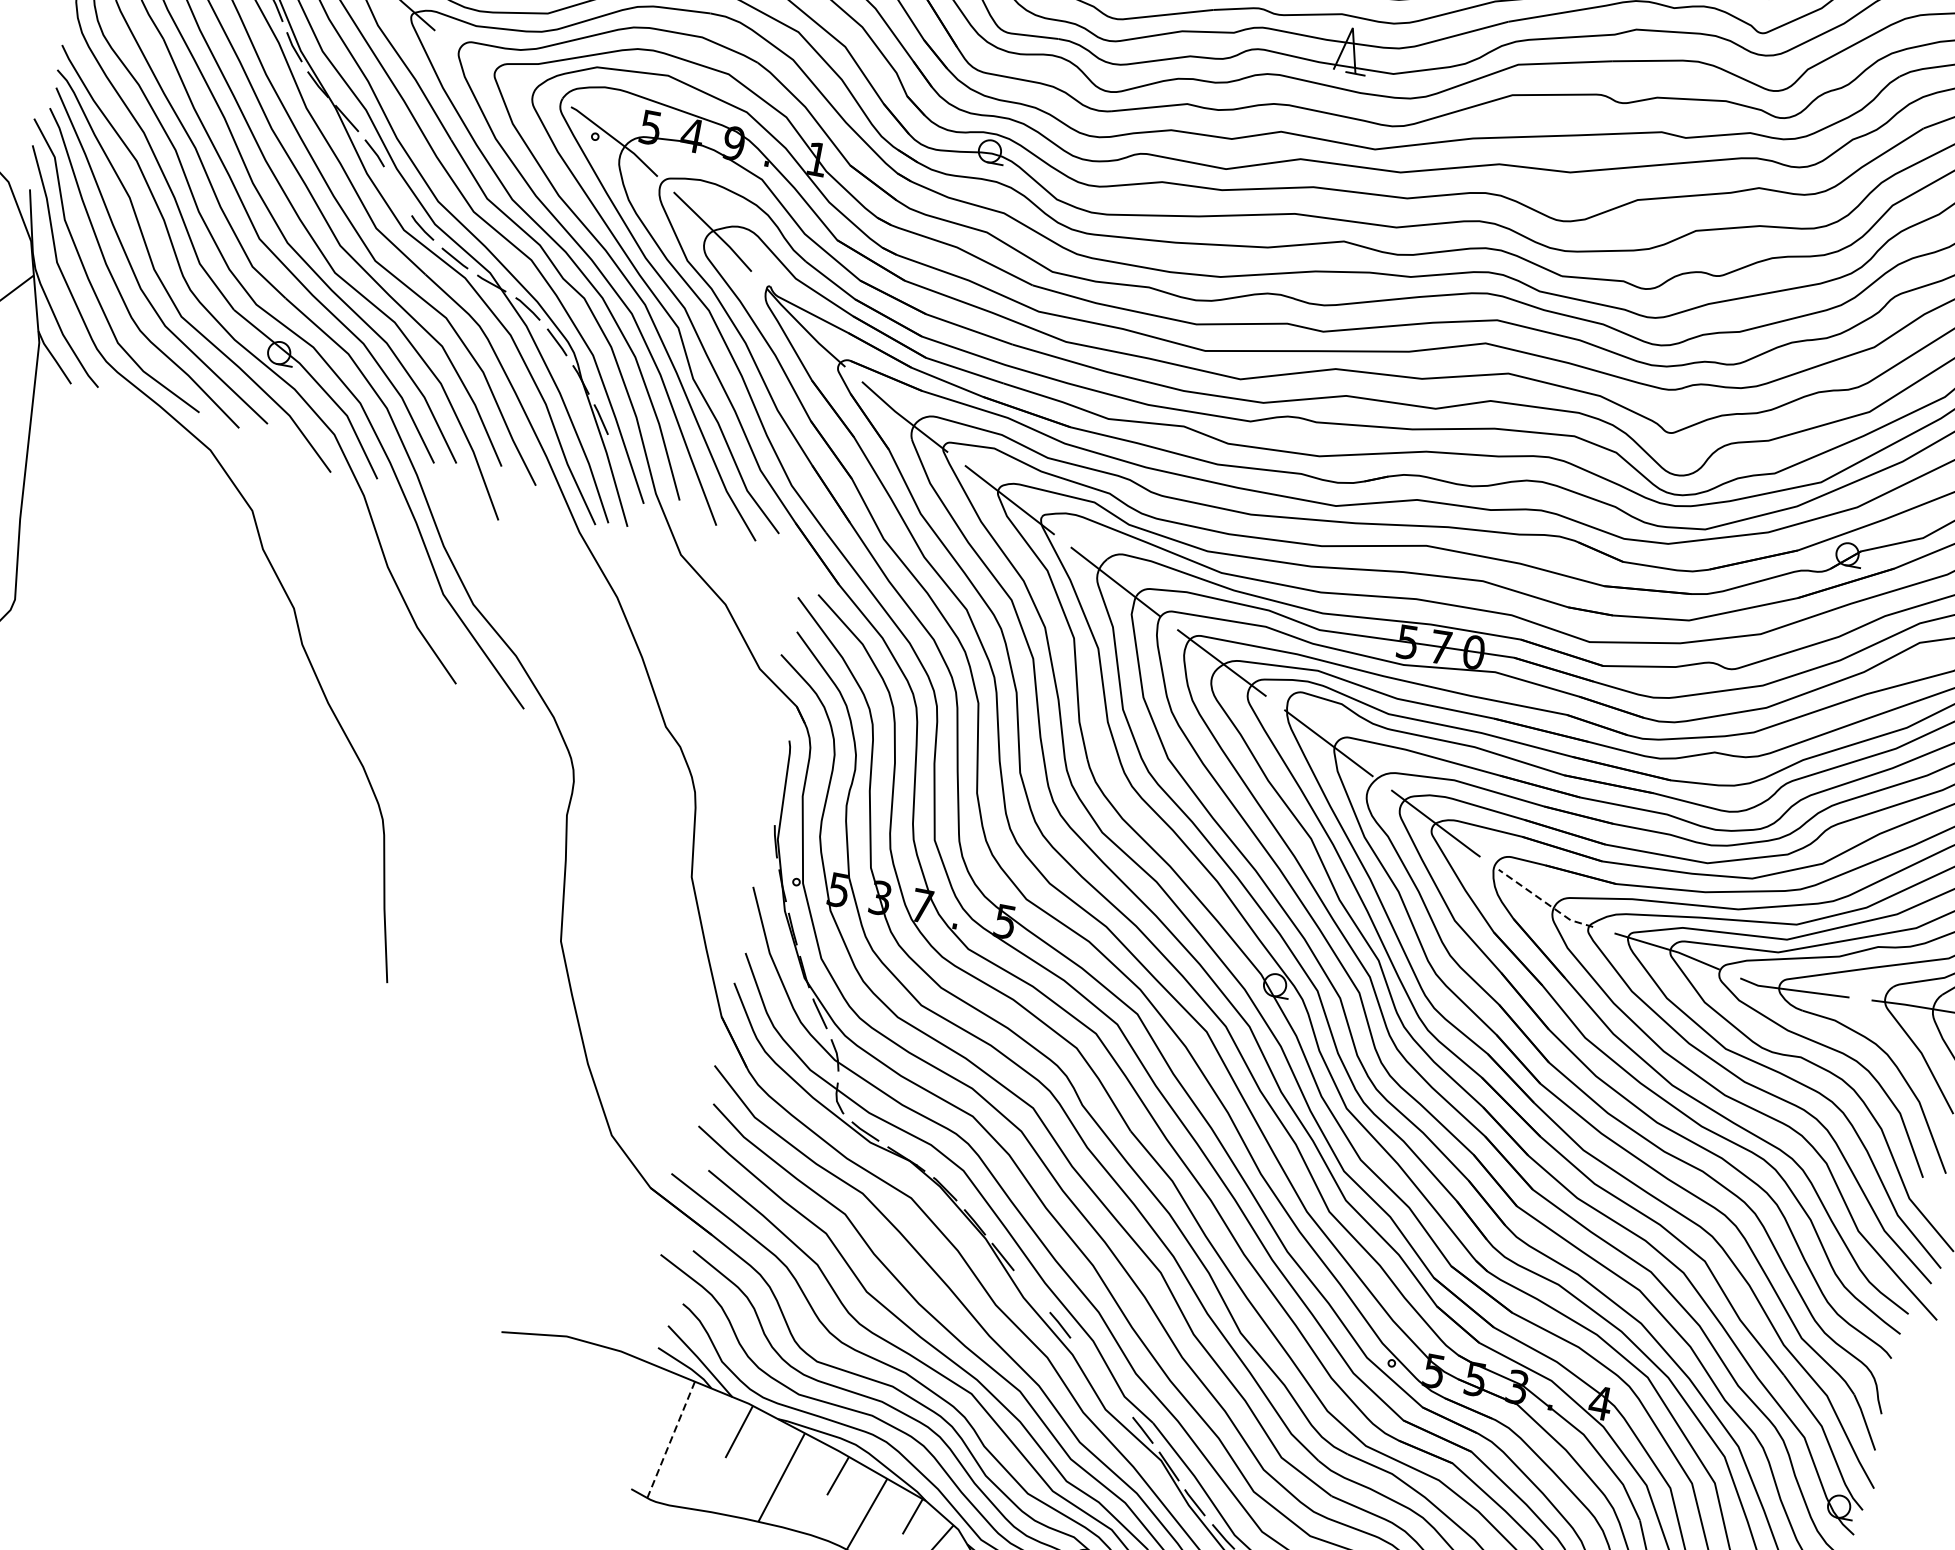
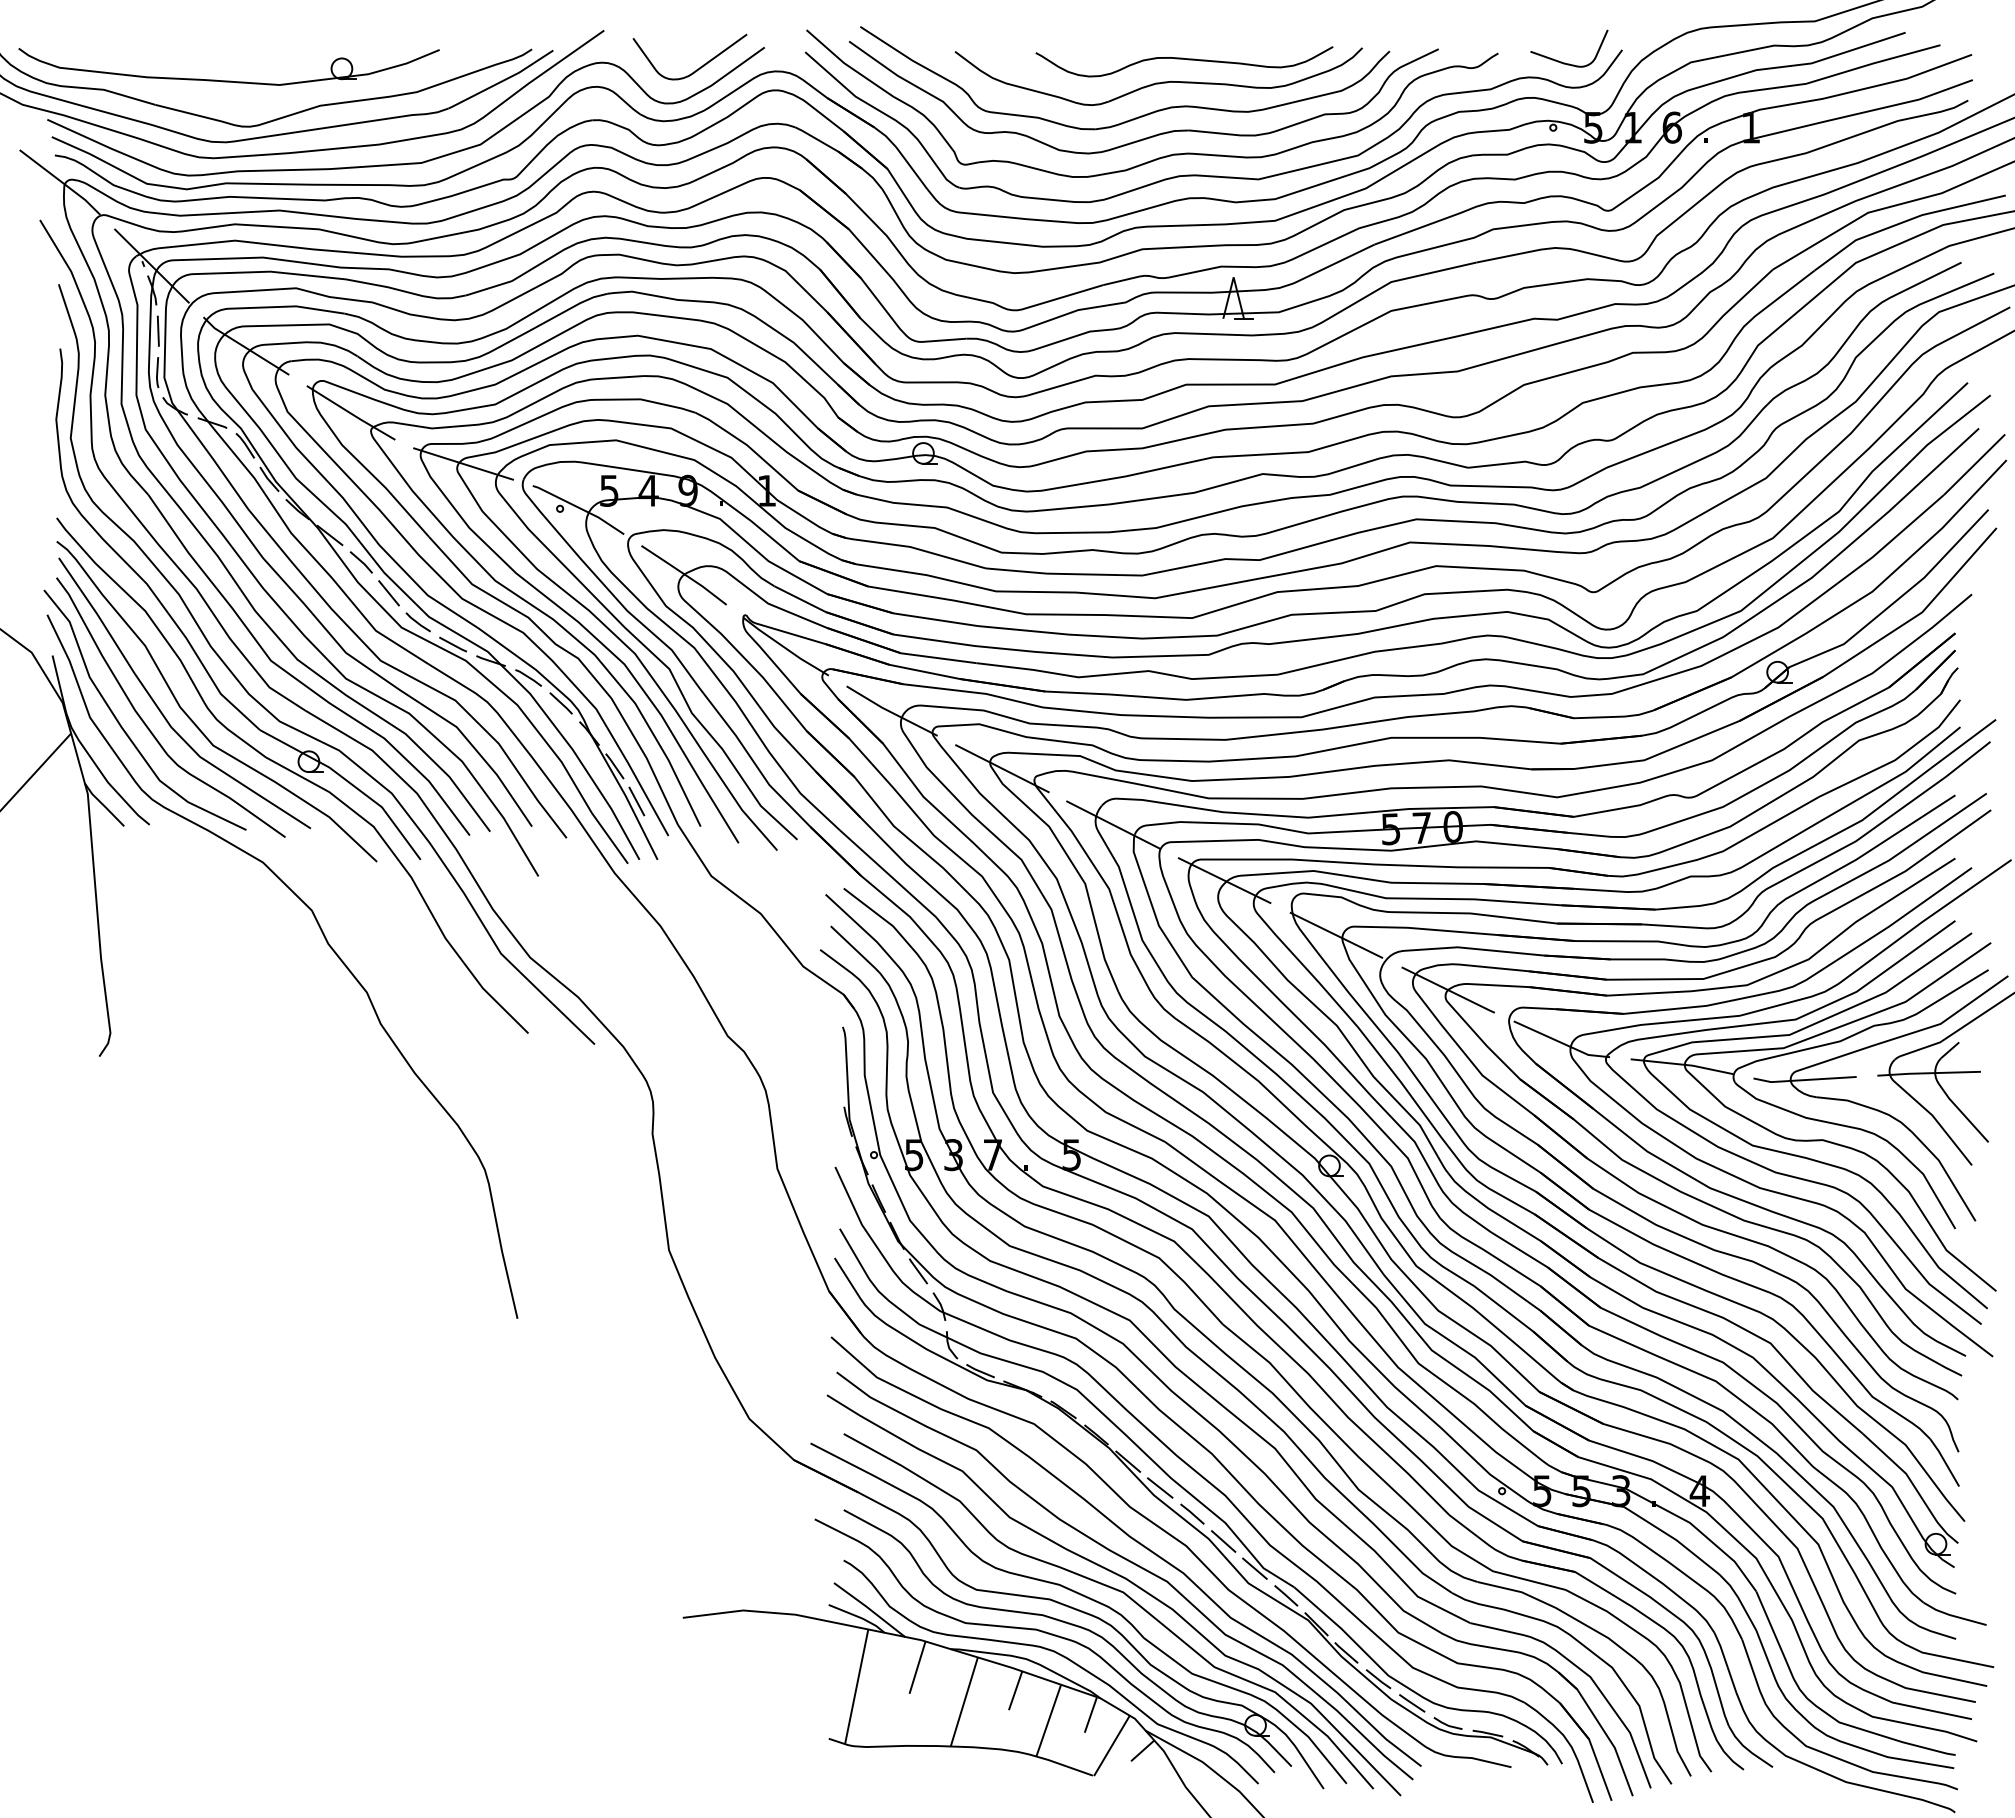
line: (502, 69) -> (463, 463), added
line: (397, 191) -> (388, 593), added
line: (616, 461) -> (636, 801), added
line: (1544, 901) -> (1561, 1042), dashed -> solid
line: (1031, 1290) -> (1160, 1487), added
line: (1087, 1360) -> (1223, 1541), added
line: (1114, 1395) -> (1254, 1568), added
line: (670, 1440) -> (856, 1687), dashed -> solid

